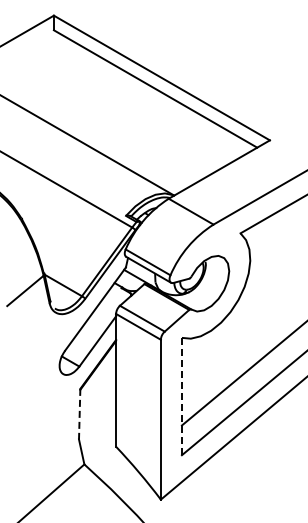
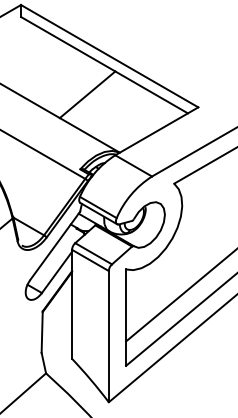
line: (134, 124) -> (87, 94), added
line: (181, 396) -> (125, 317), dashed -> solid
line: (79, 414) -> (42, 332), dashed -> solid

